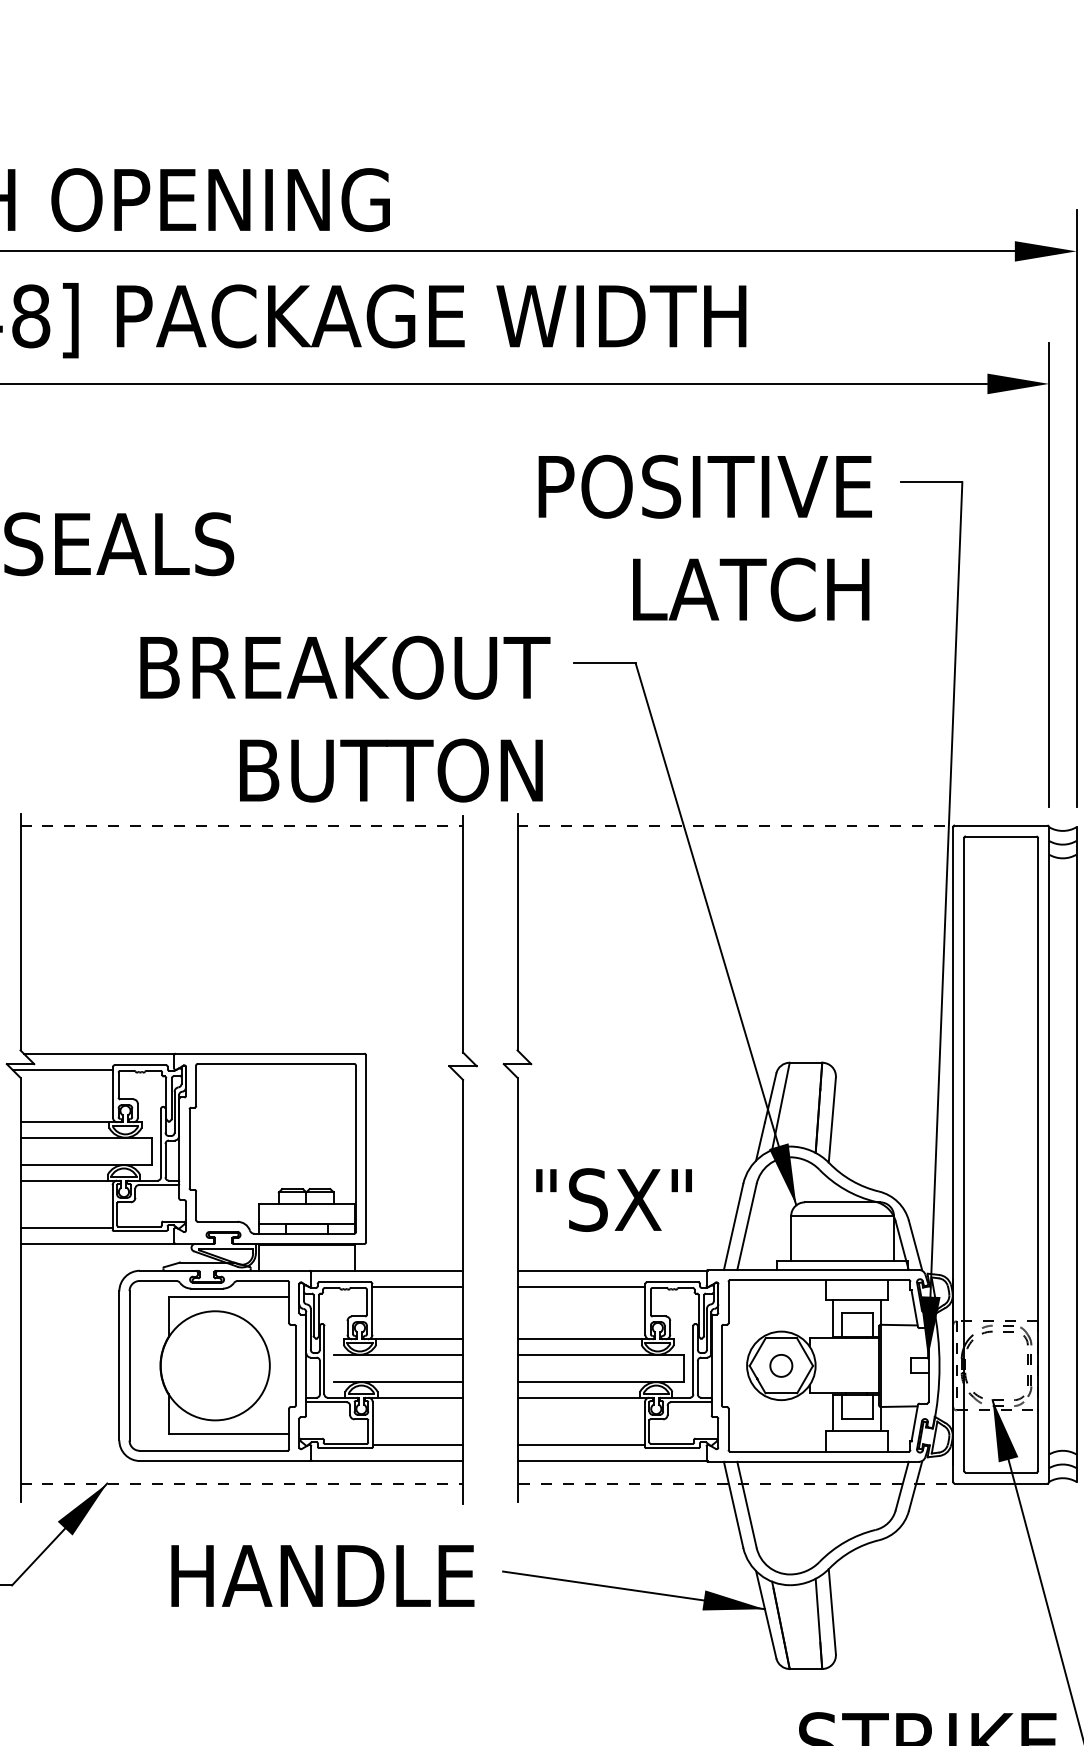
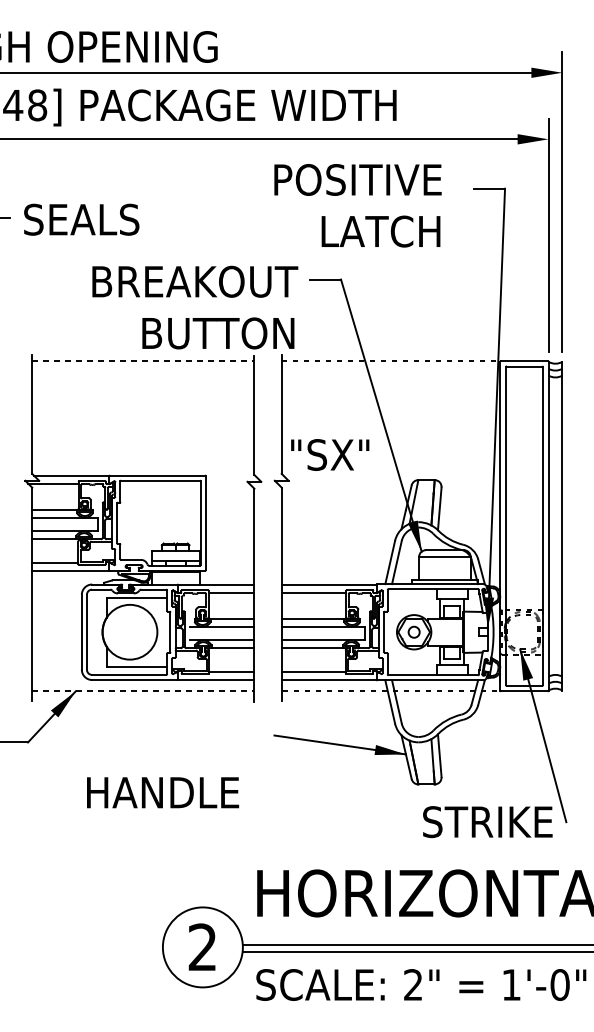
text: (704, 537) -> (357, 205), moved
text: (614, 1199) -> (330, 454), moved
text: (323, 1575) -> (163, 792), moved

